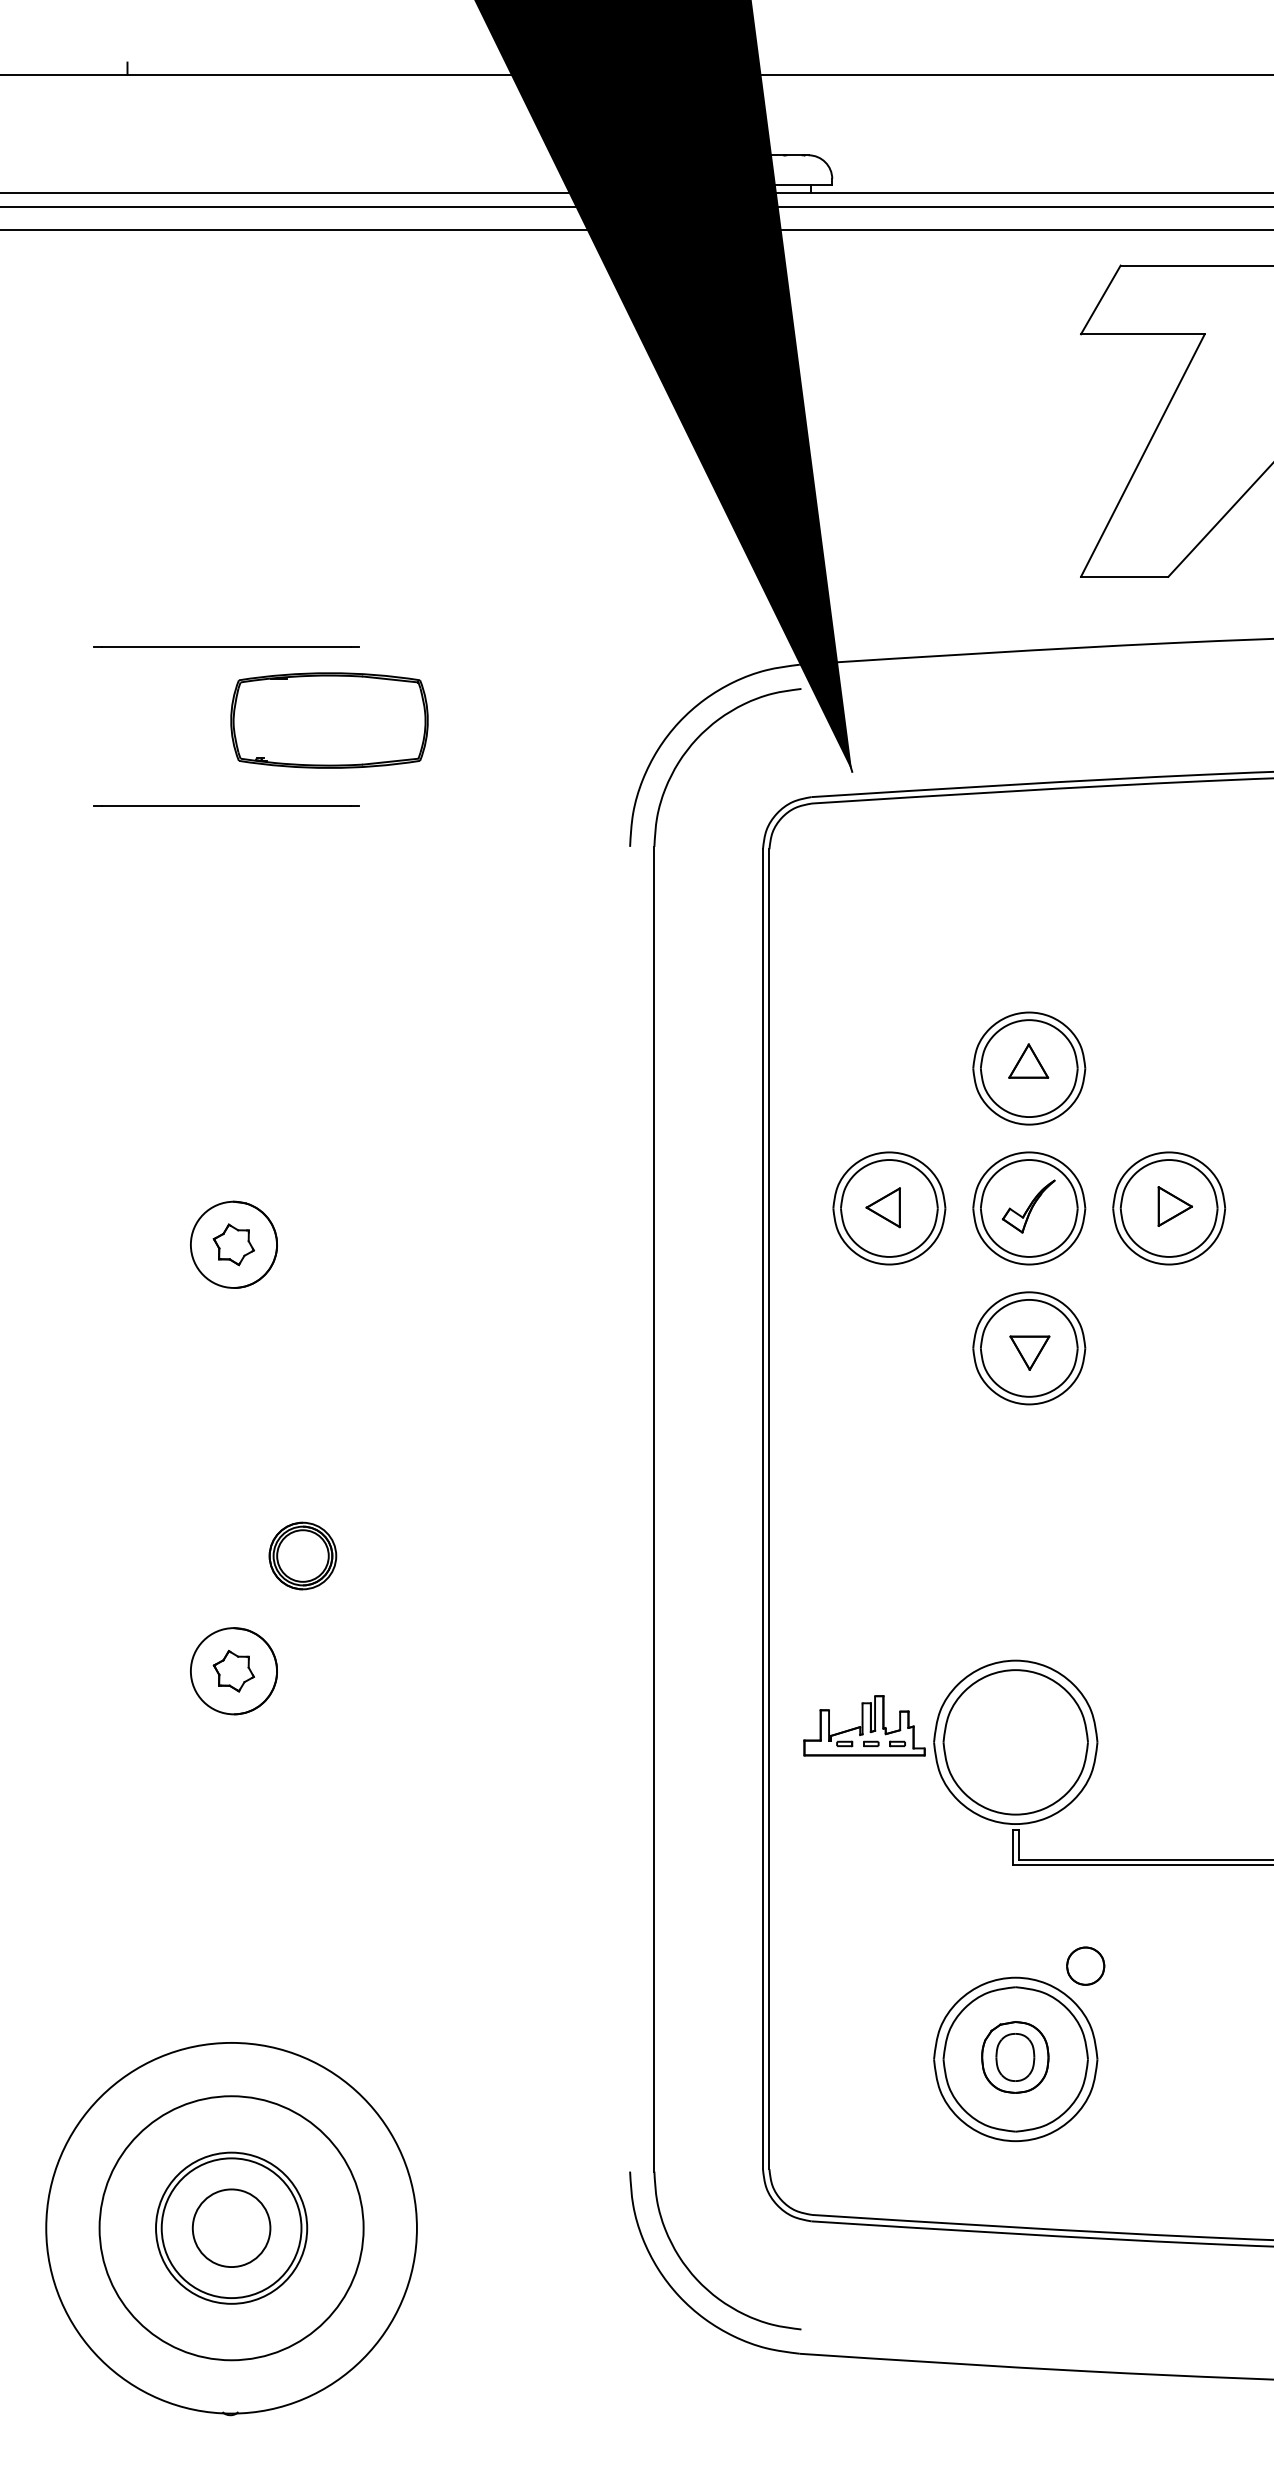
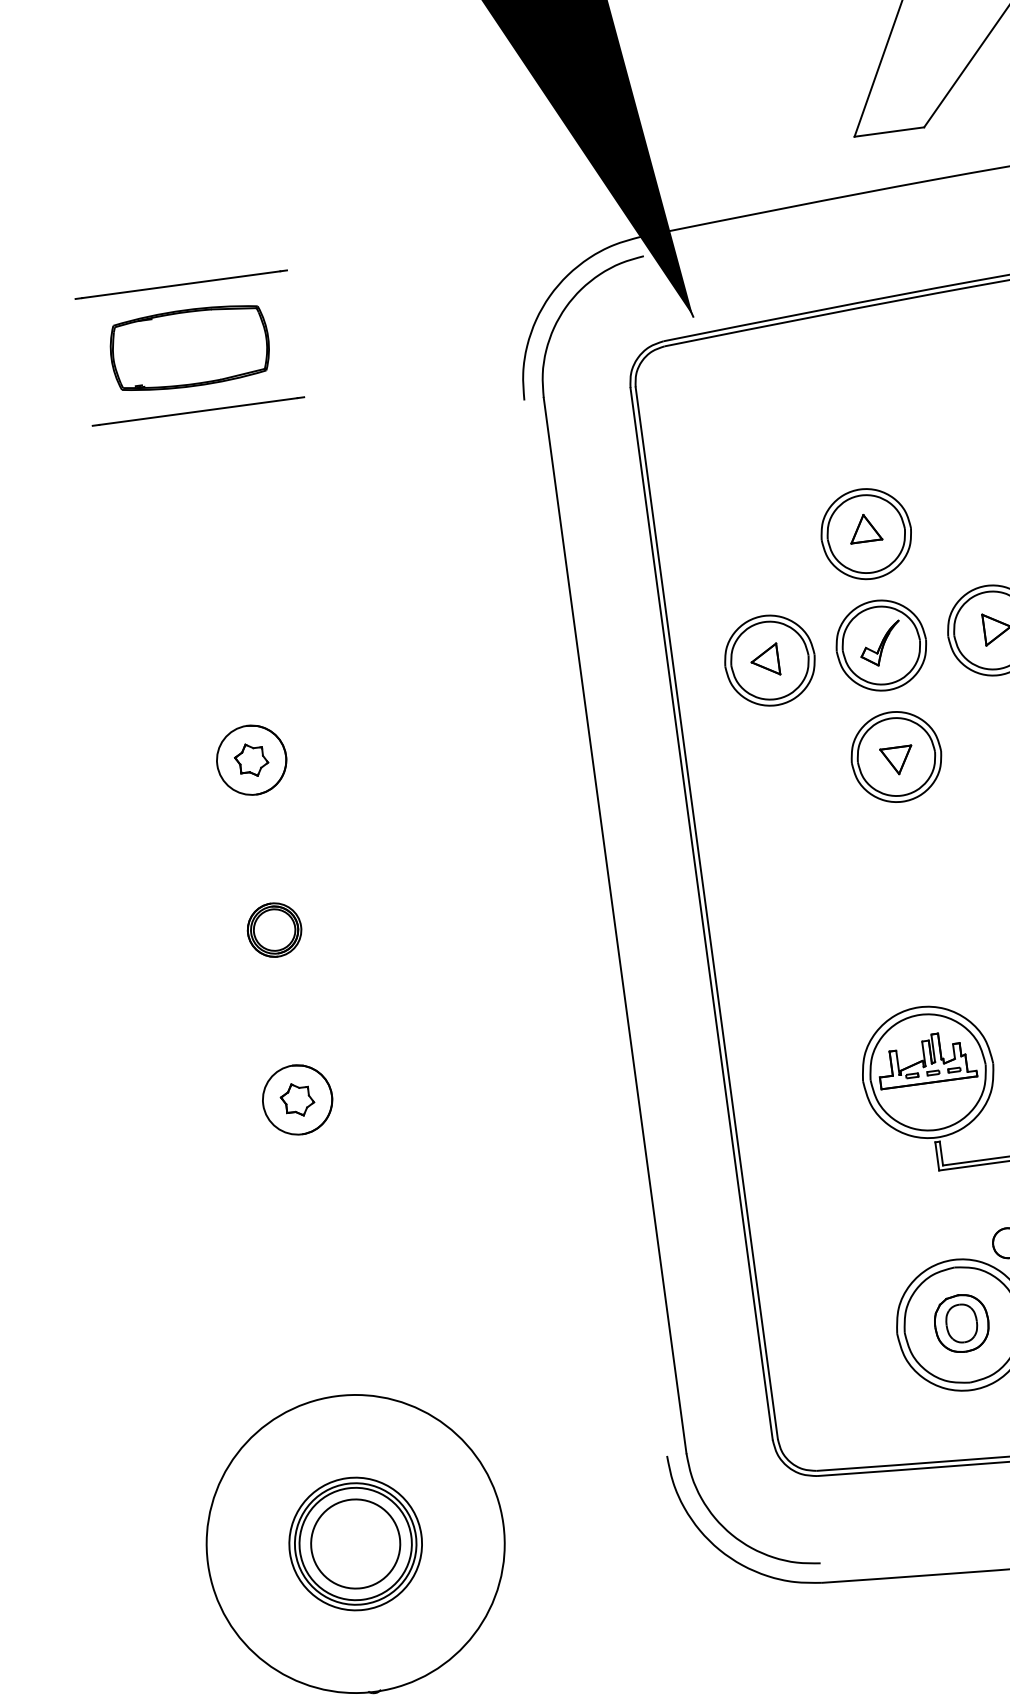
part: (329, 720) -> (189, 348), moved
part: (302, 1555) -> (274, 929), moved
part: (864, 1725) -> (926, 1059), moved
circle: (231, 2227) -> (355, 1543), size x0.62
circle: (231, 2227) -> (355, 1543), size x1.43

